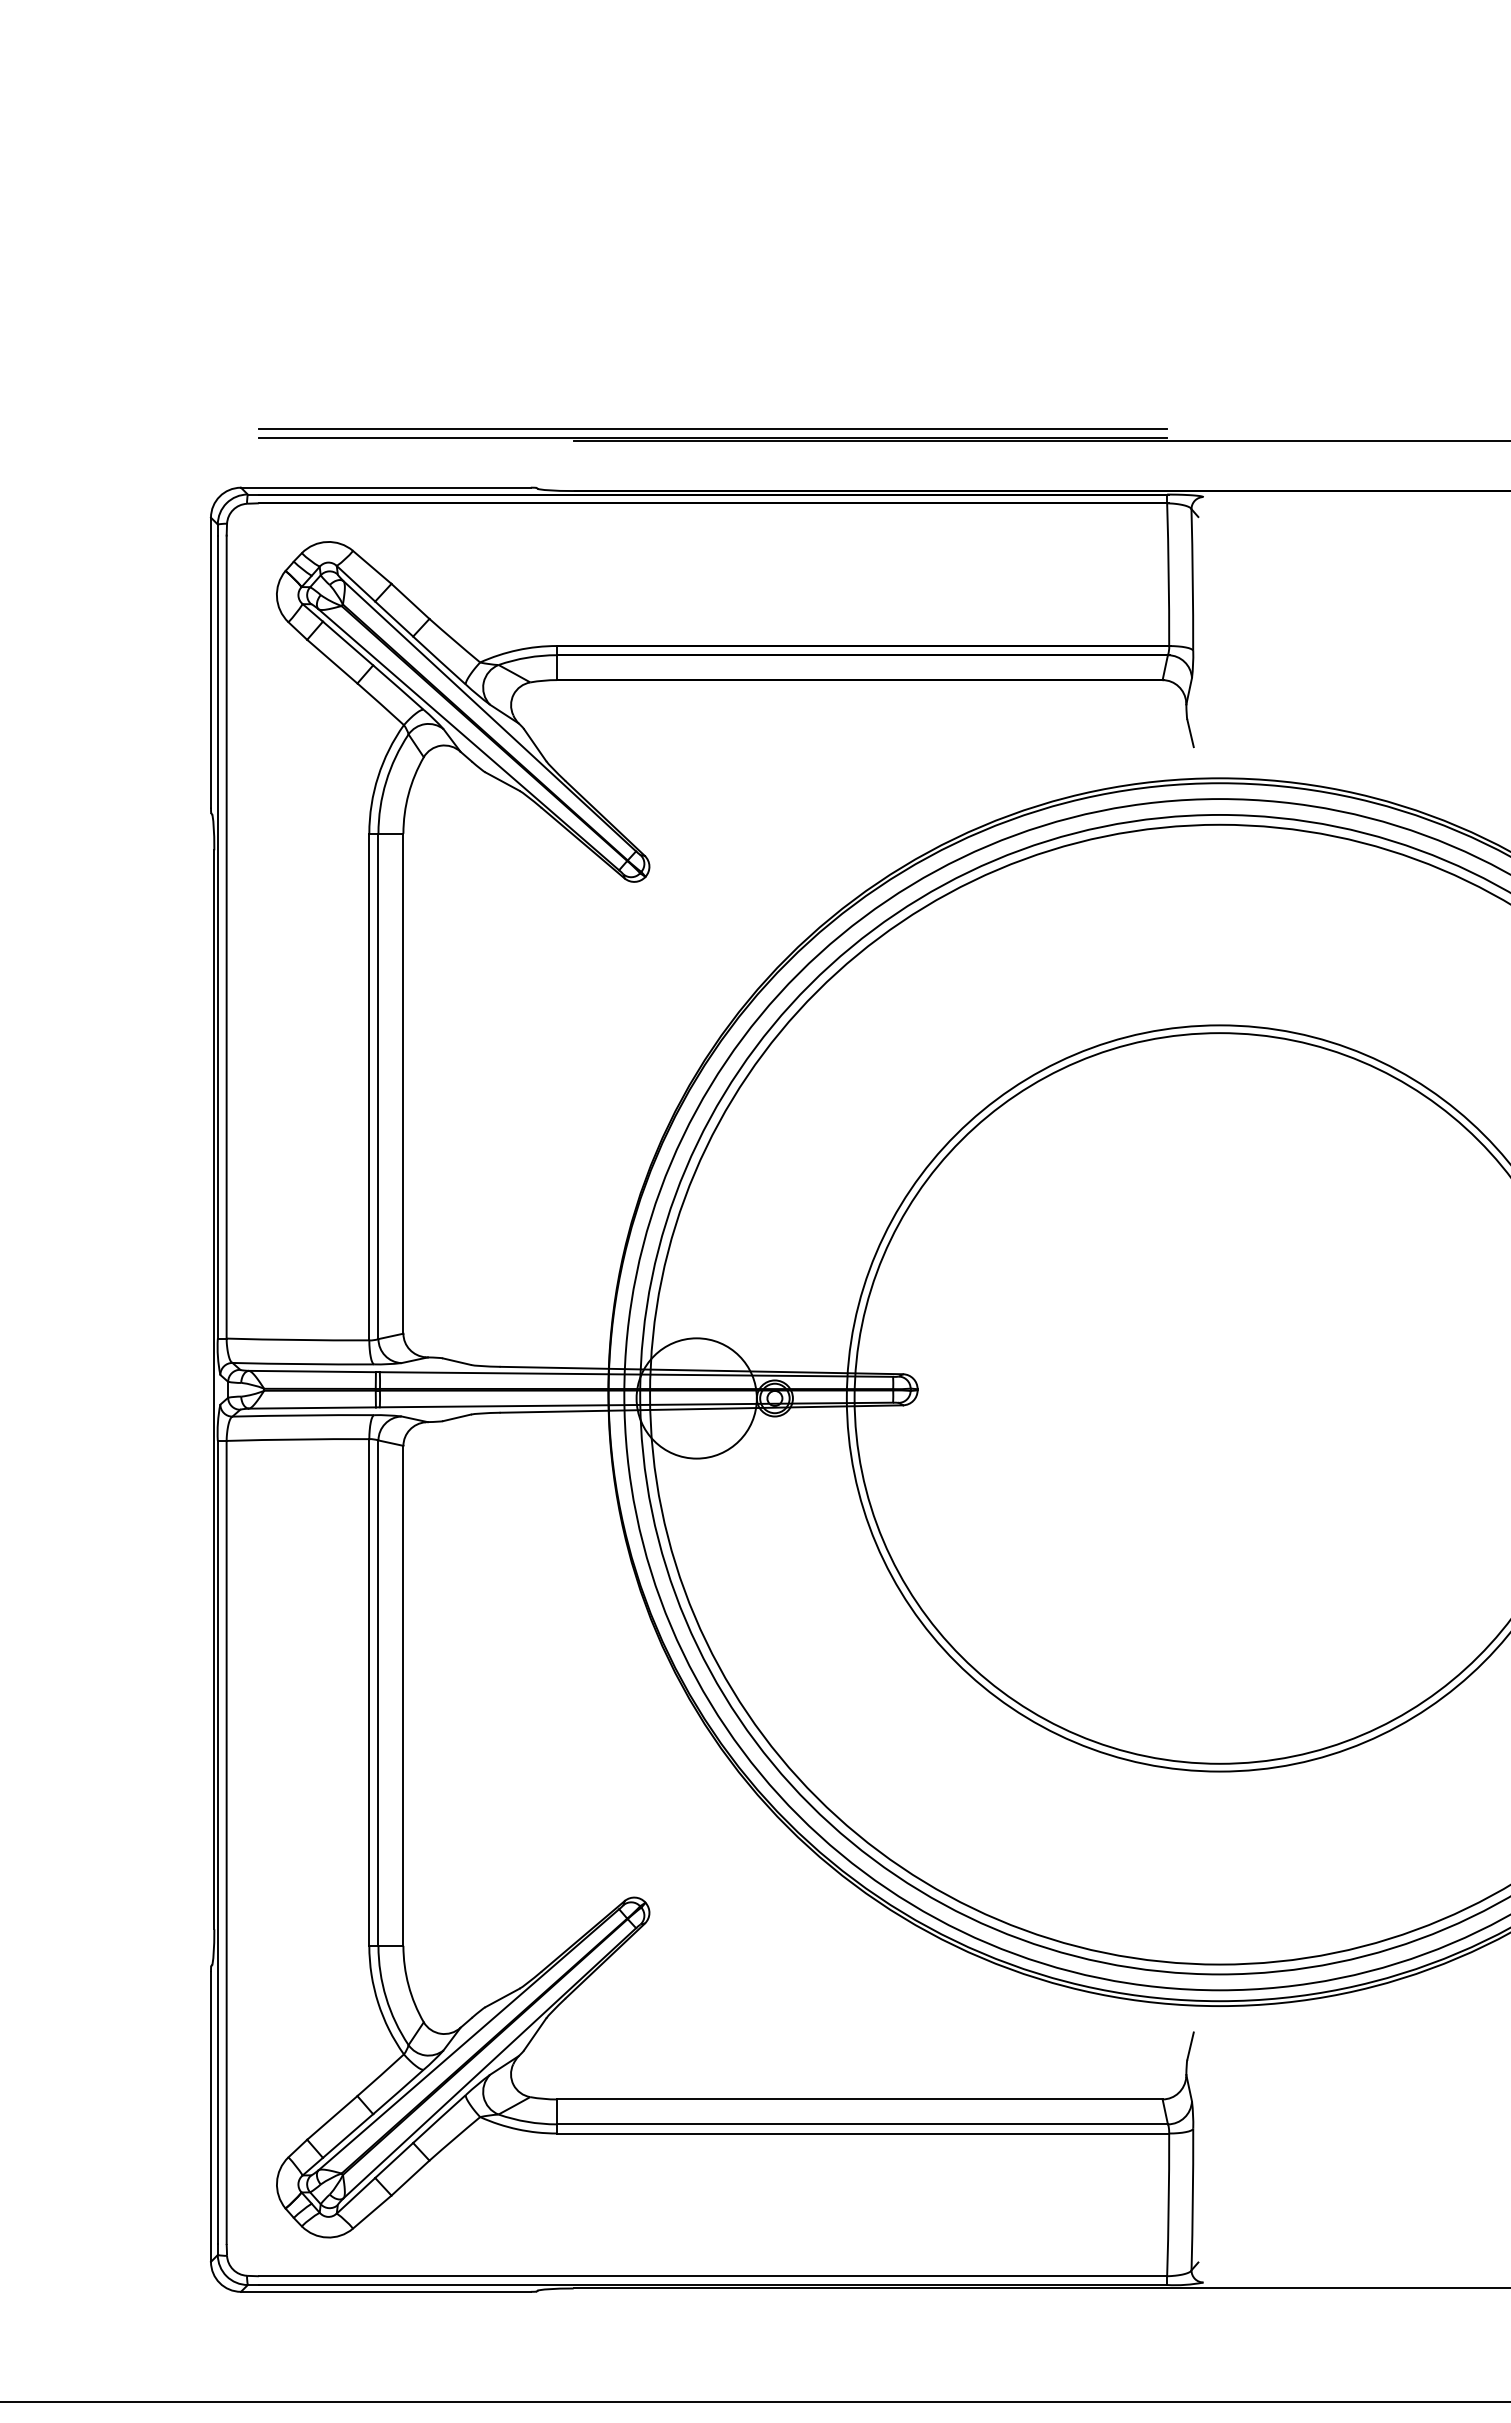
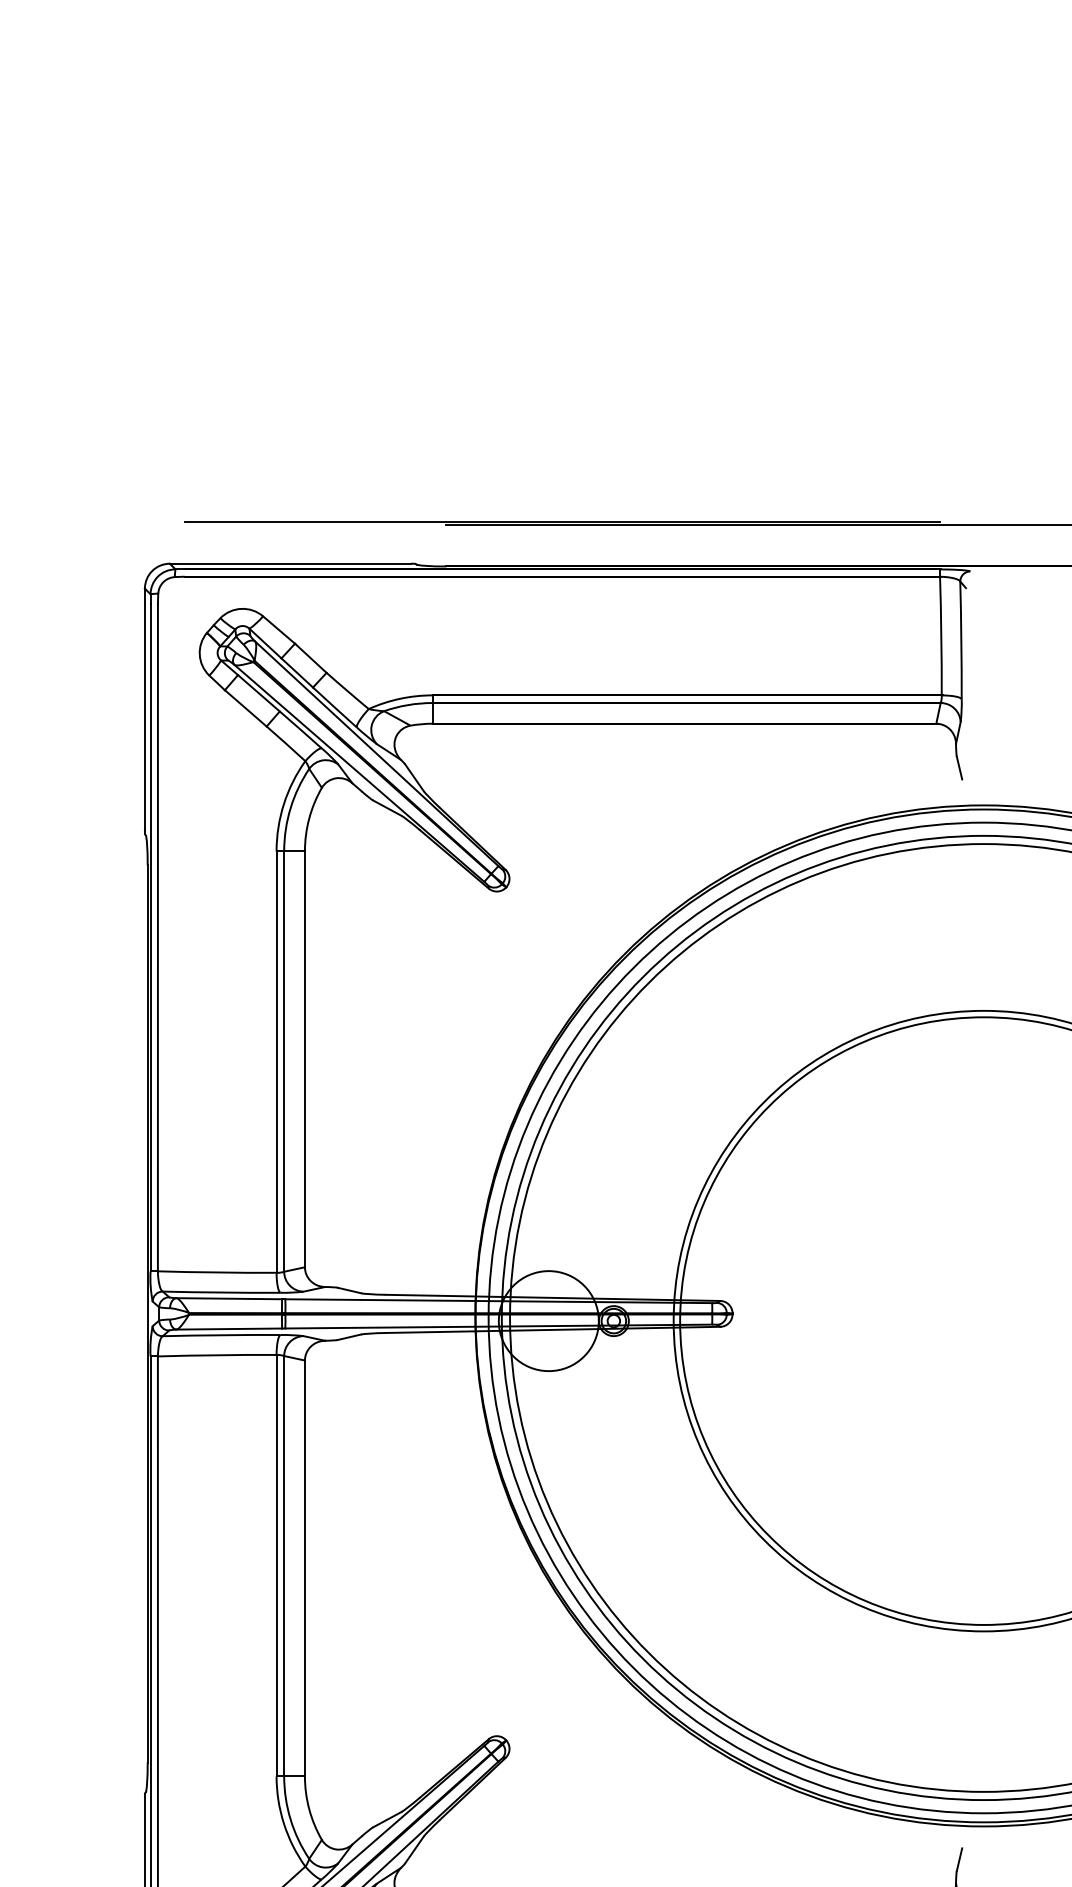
line: (712, 428) -> (561, 514), removed

